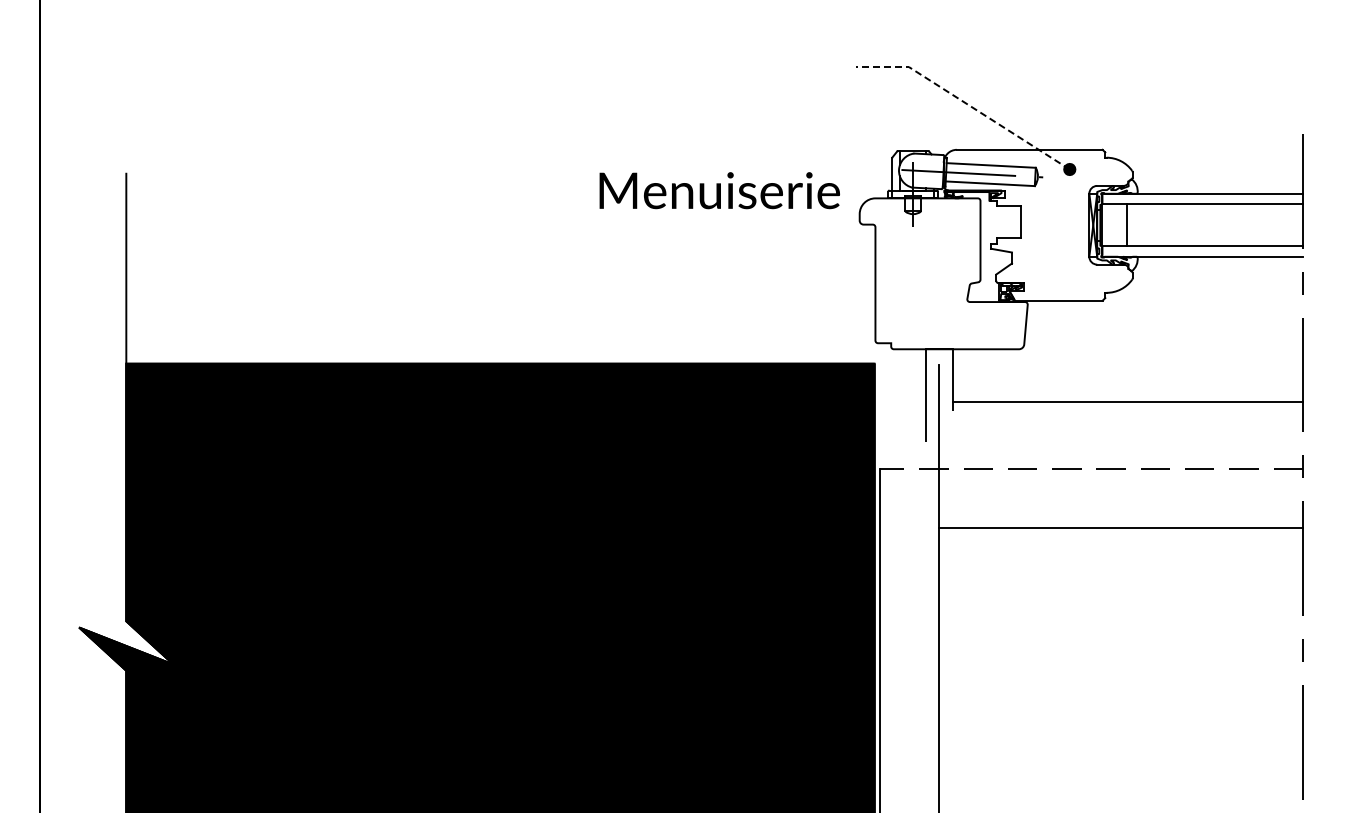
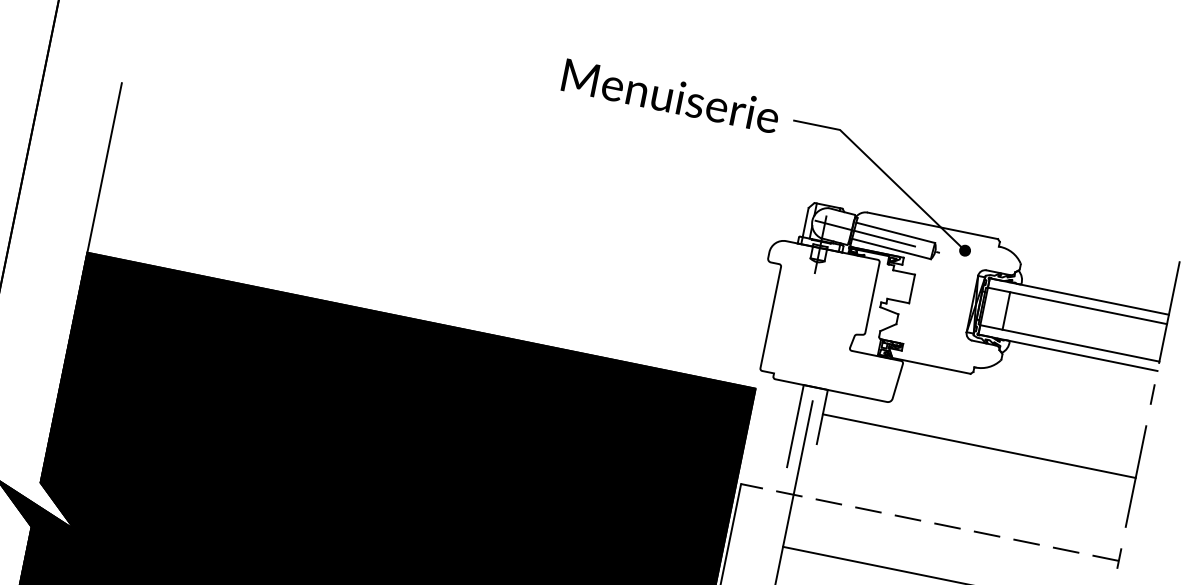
line: (966, 103) -> (884, 173), dashed -> solid
text: (719, 190) -> (670, 95), moved
line: (1127, 401) -> (979, 446), moved

